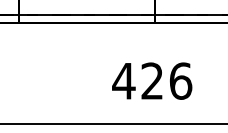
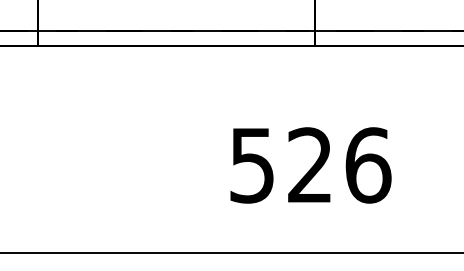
text: (123, 81) -> (251, 166), 426 -> 526

